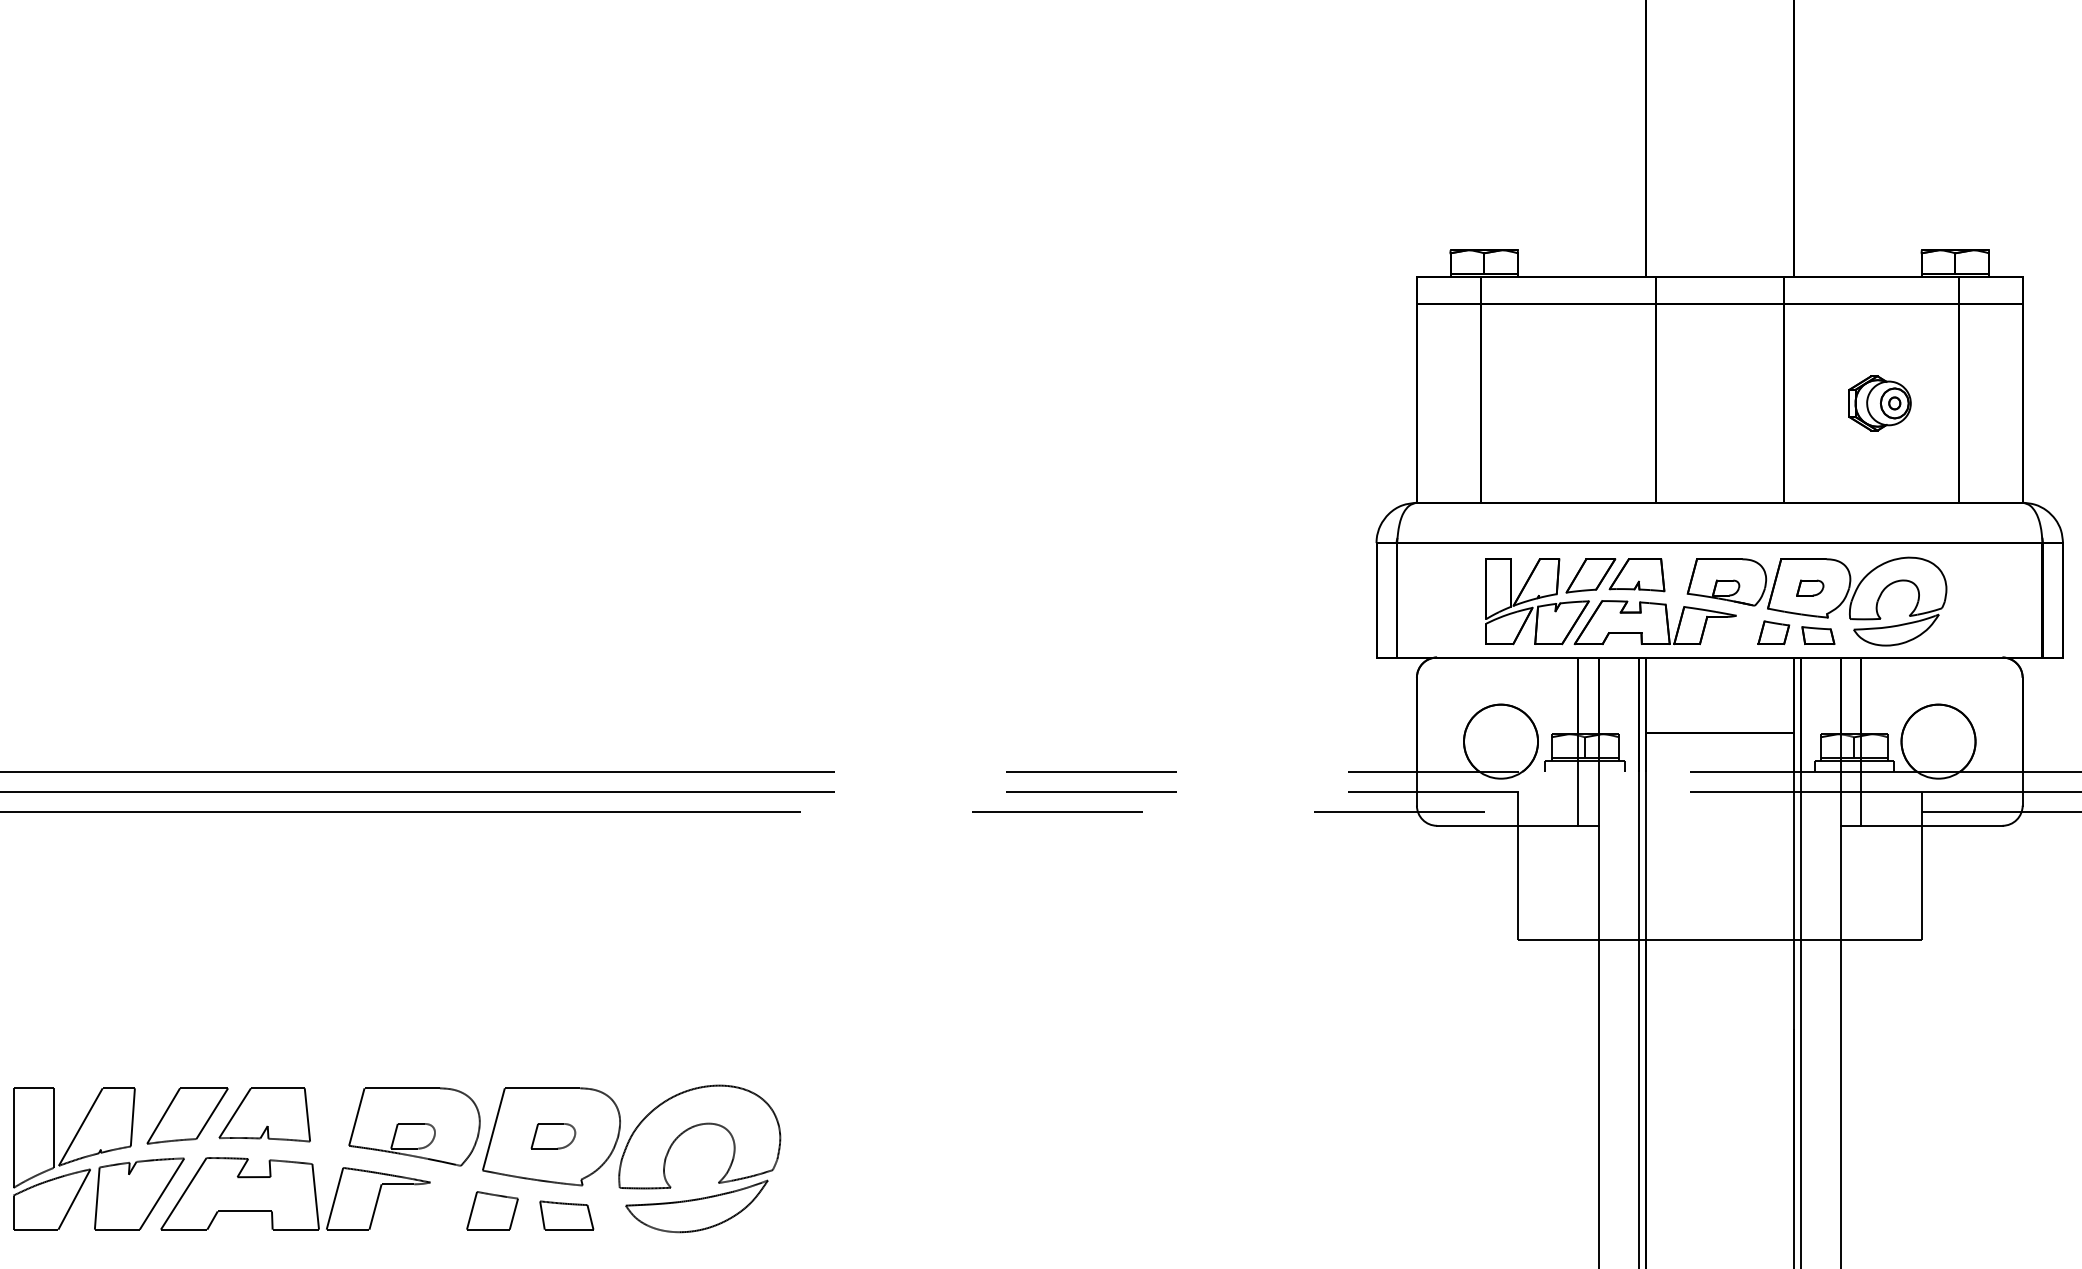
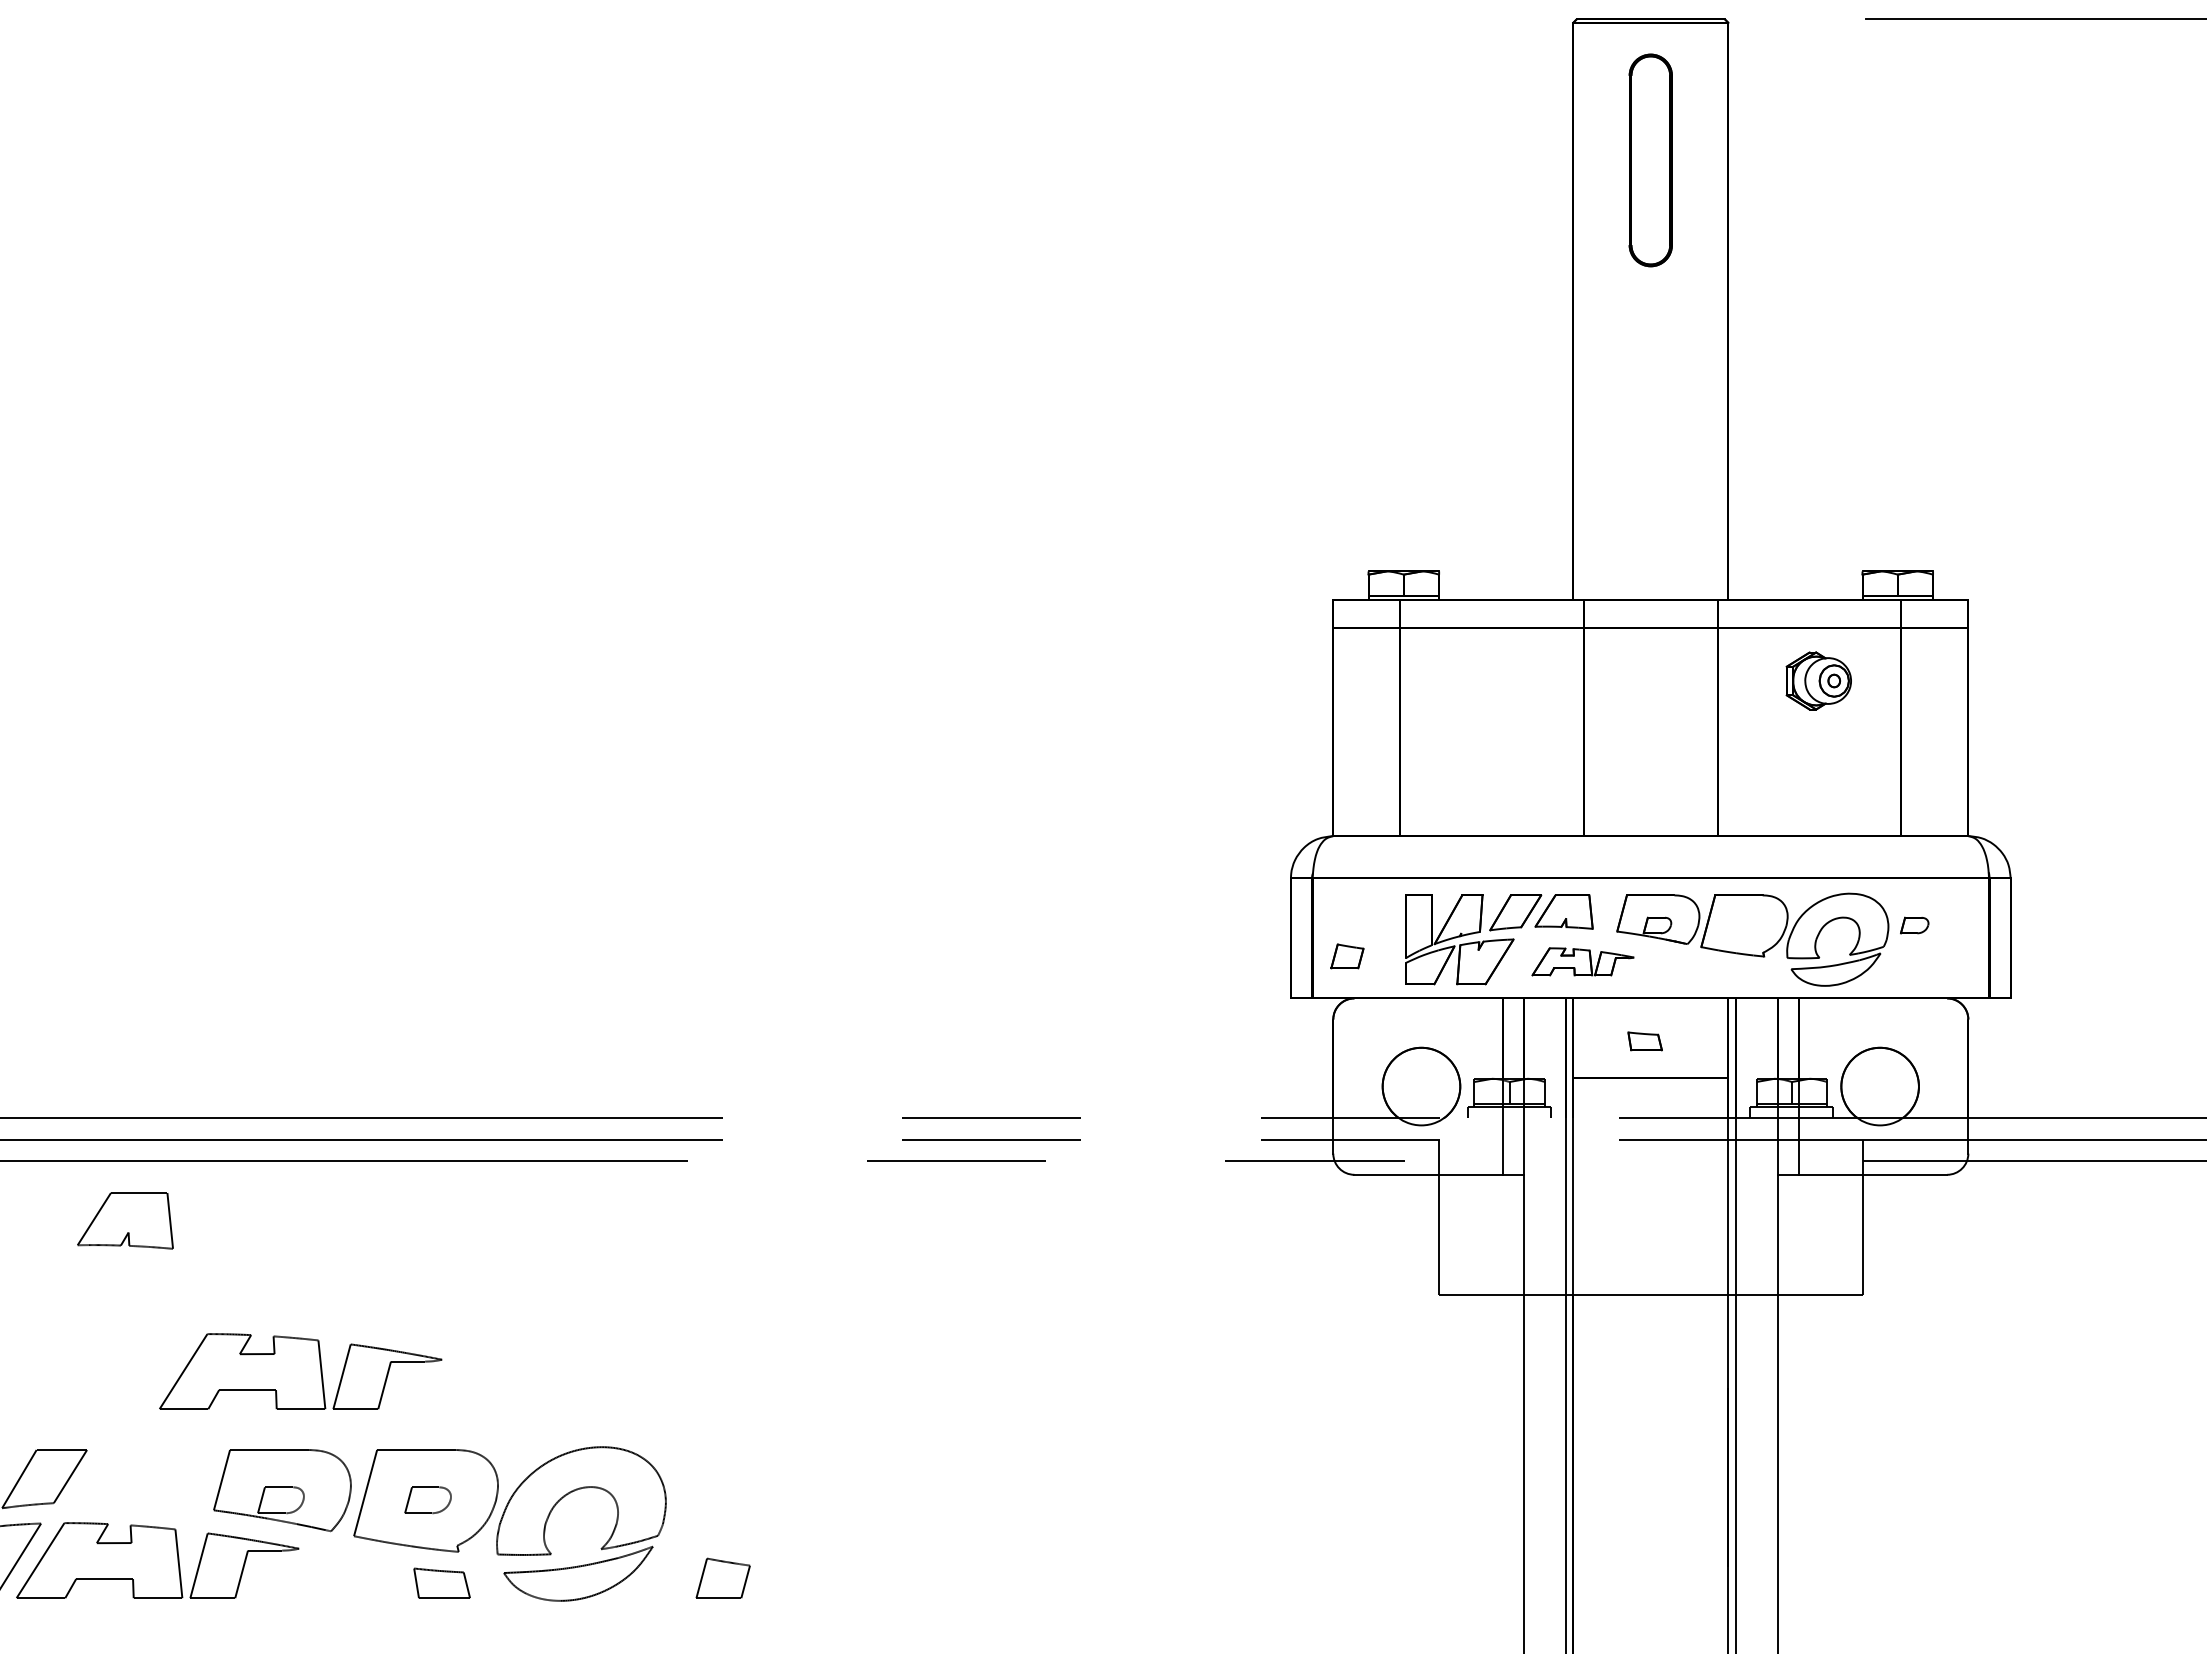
part: (1879, 402) -> (1818, 680), moved
part: (1810, 587) -> (1914, 925), moved
part: (1654, 622) -> (1582, 961), size x0.6
part: (1773, 632) -> (1347, 956), moved
part: (1817, 635) -> (1644, 1041), moved
part: (431, 1013) -> (300, 1371), added
part: (264, 1114) -> (125, 1220), moved
part: (491, 1209) -> (722, 1577), moved

